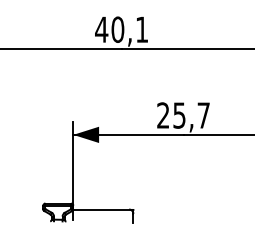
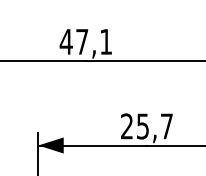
text: (117, 29) -> (81, 41), 40,1 -> 47,1

